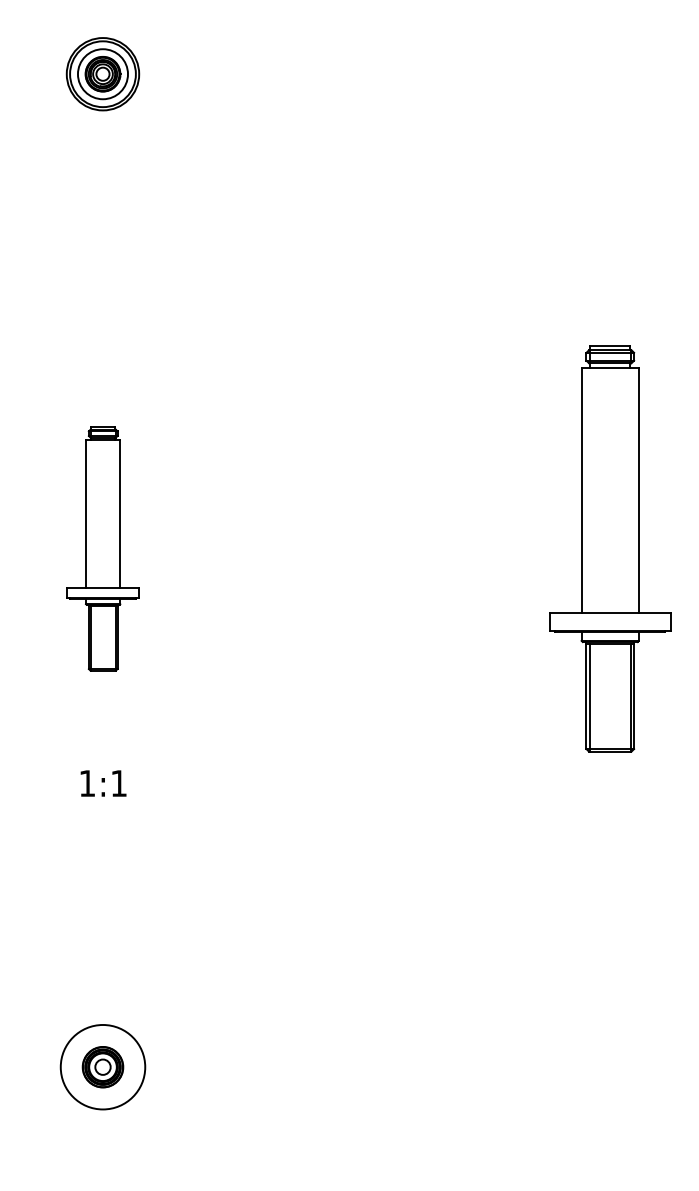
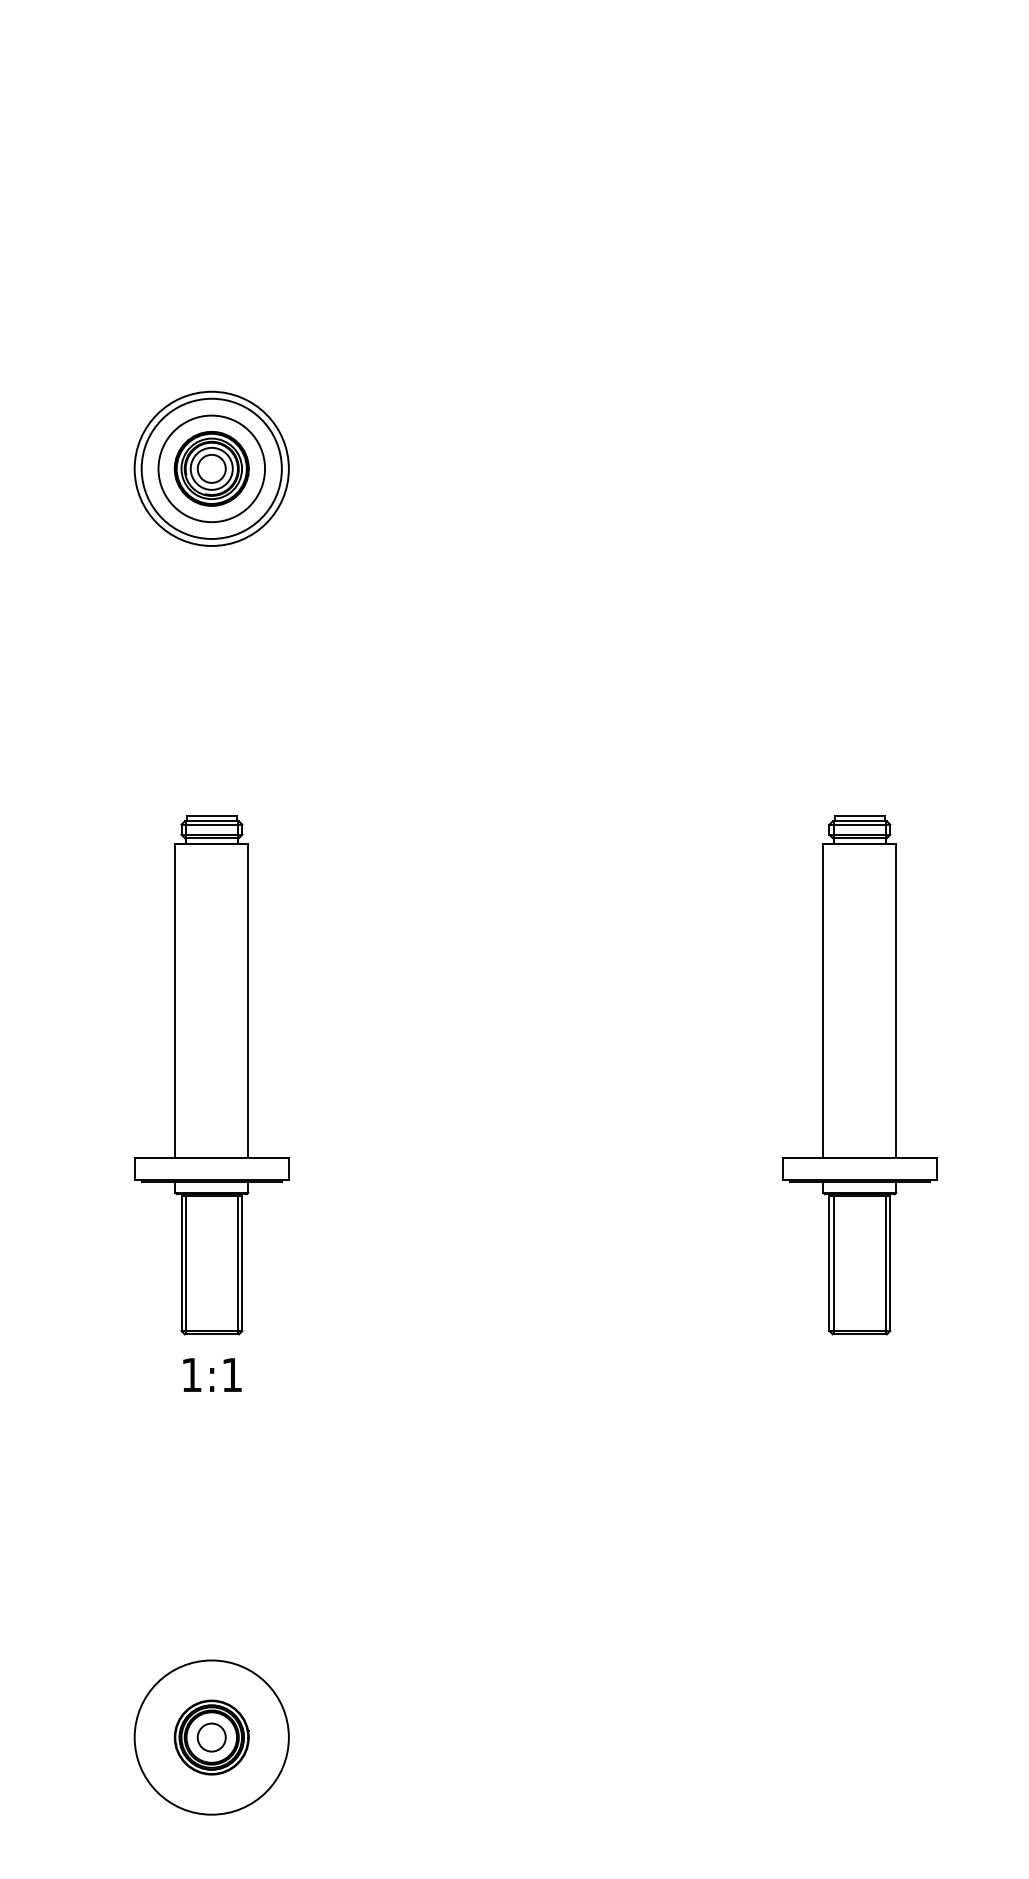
part: (102, 74) -> (211, 468), size x1.67
part: (102, 549) -> (211, 1075), size x1.67
part: (102, 1067) -> (211, 1737), size x1.43

